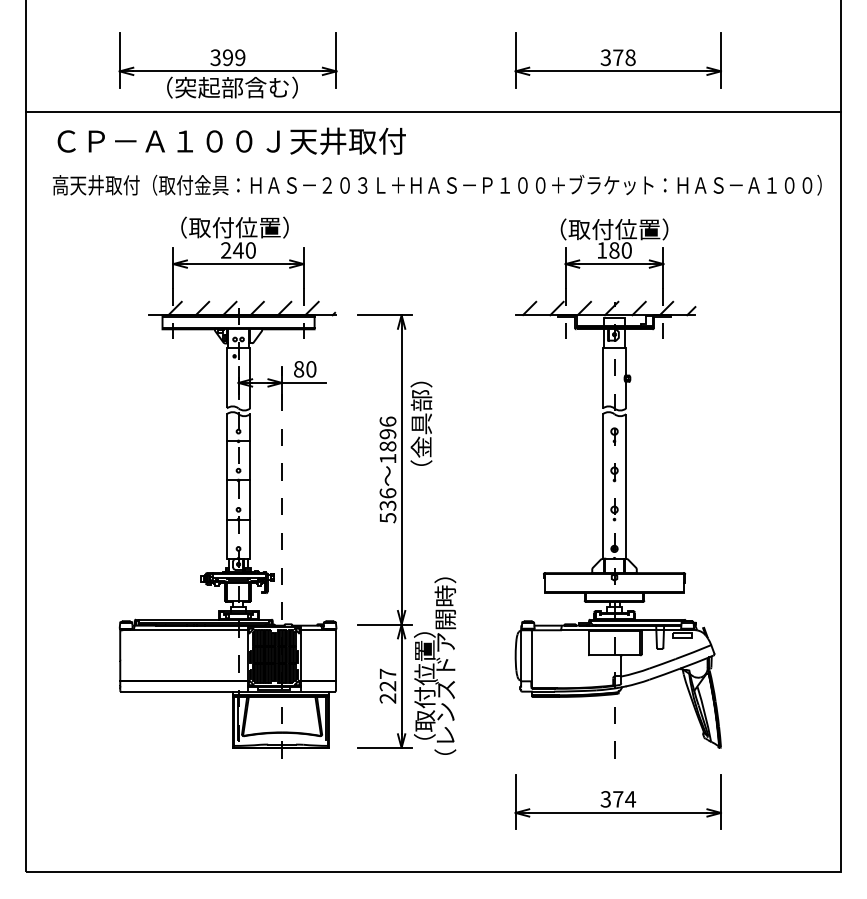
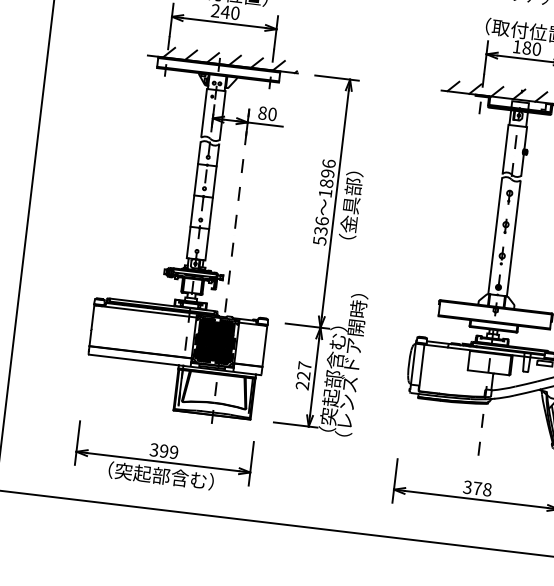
text: (421, 423) -> (351, 205), moved
text: (424, 685) -> (333, 378), （取付位置） -> （突起部含む）
text: (630, 799) -> (487, 489), 374 -> 378
part: (227, 807) -> (163, 457), added

